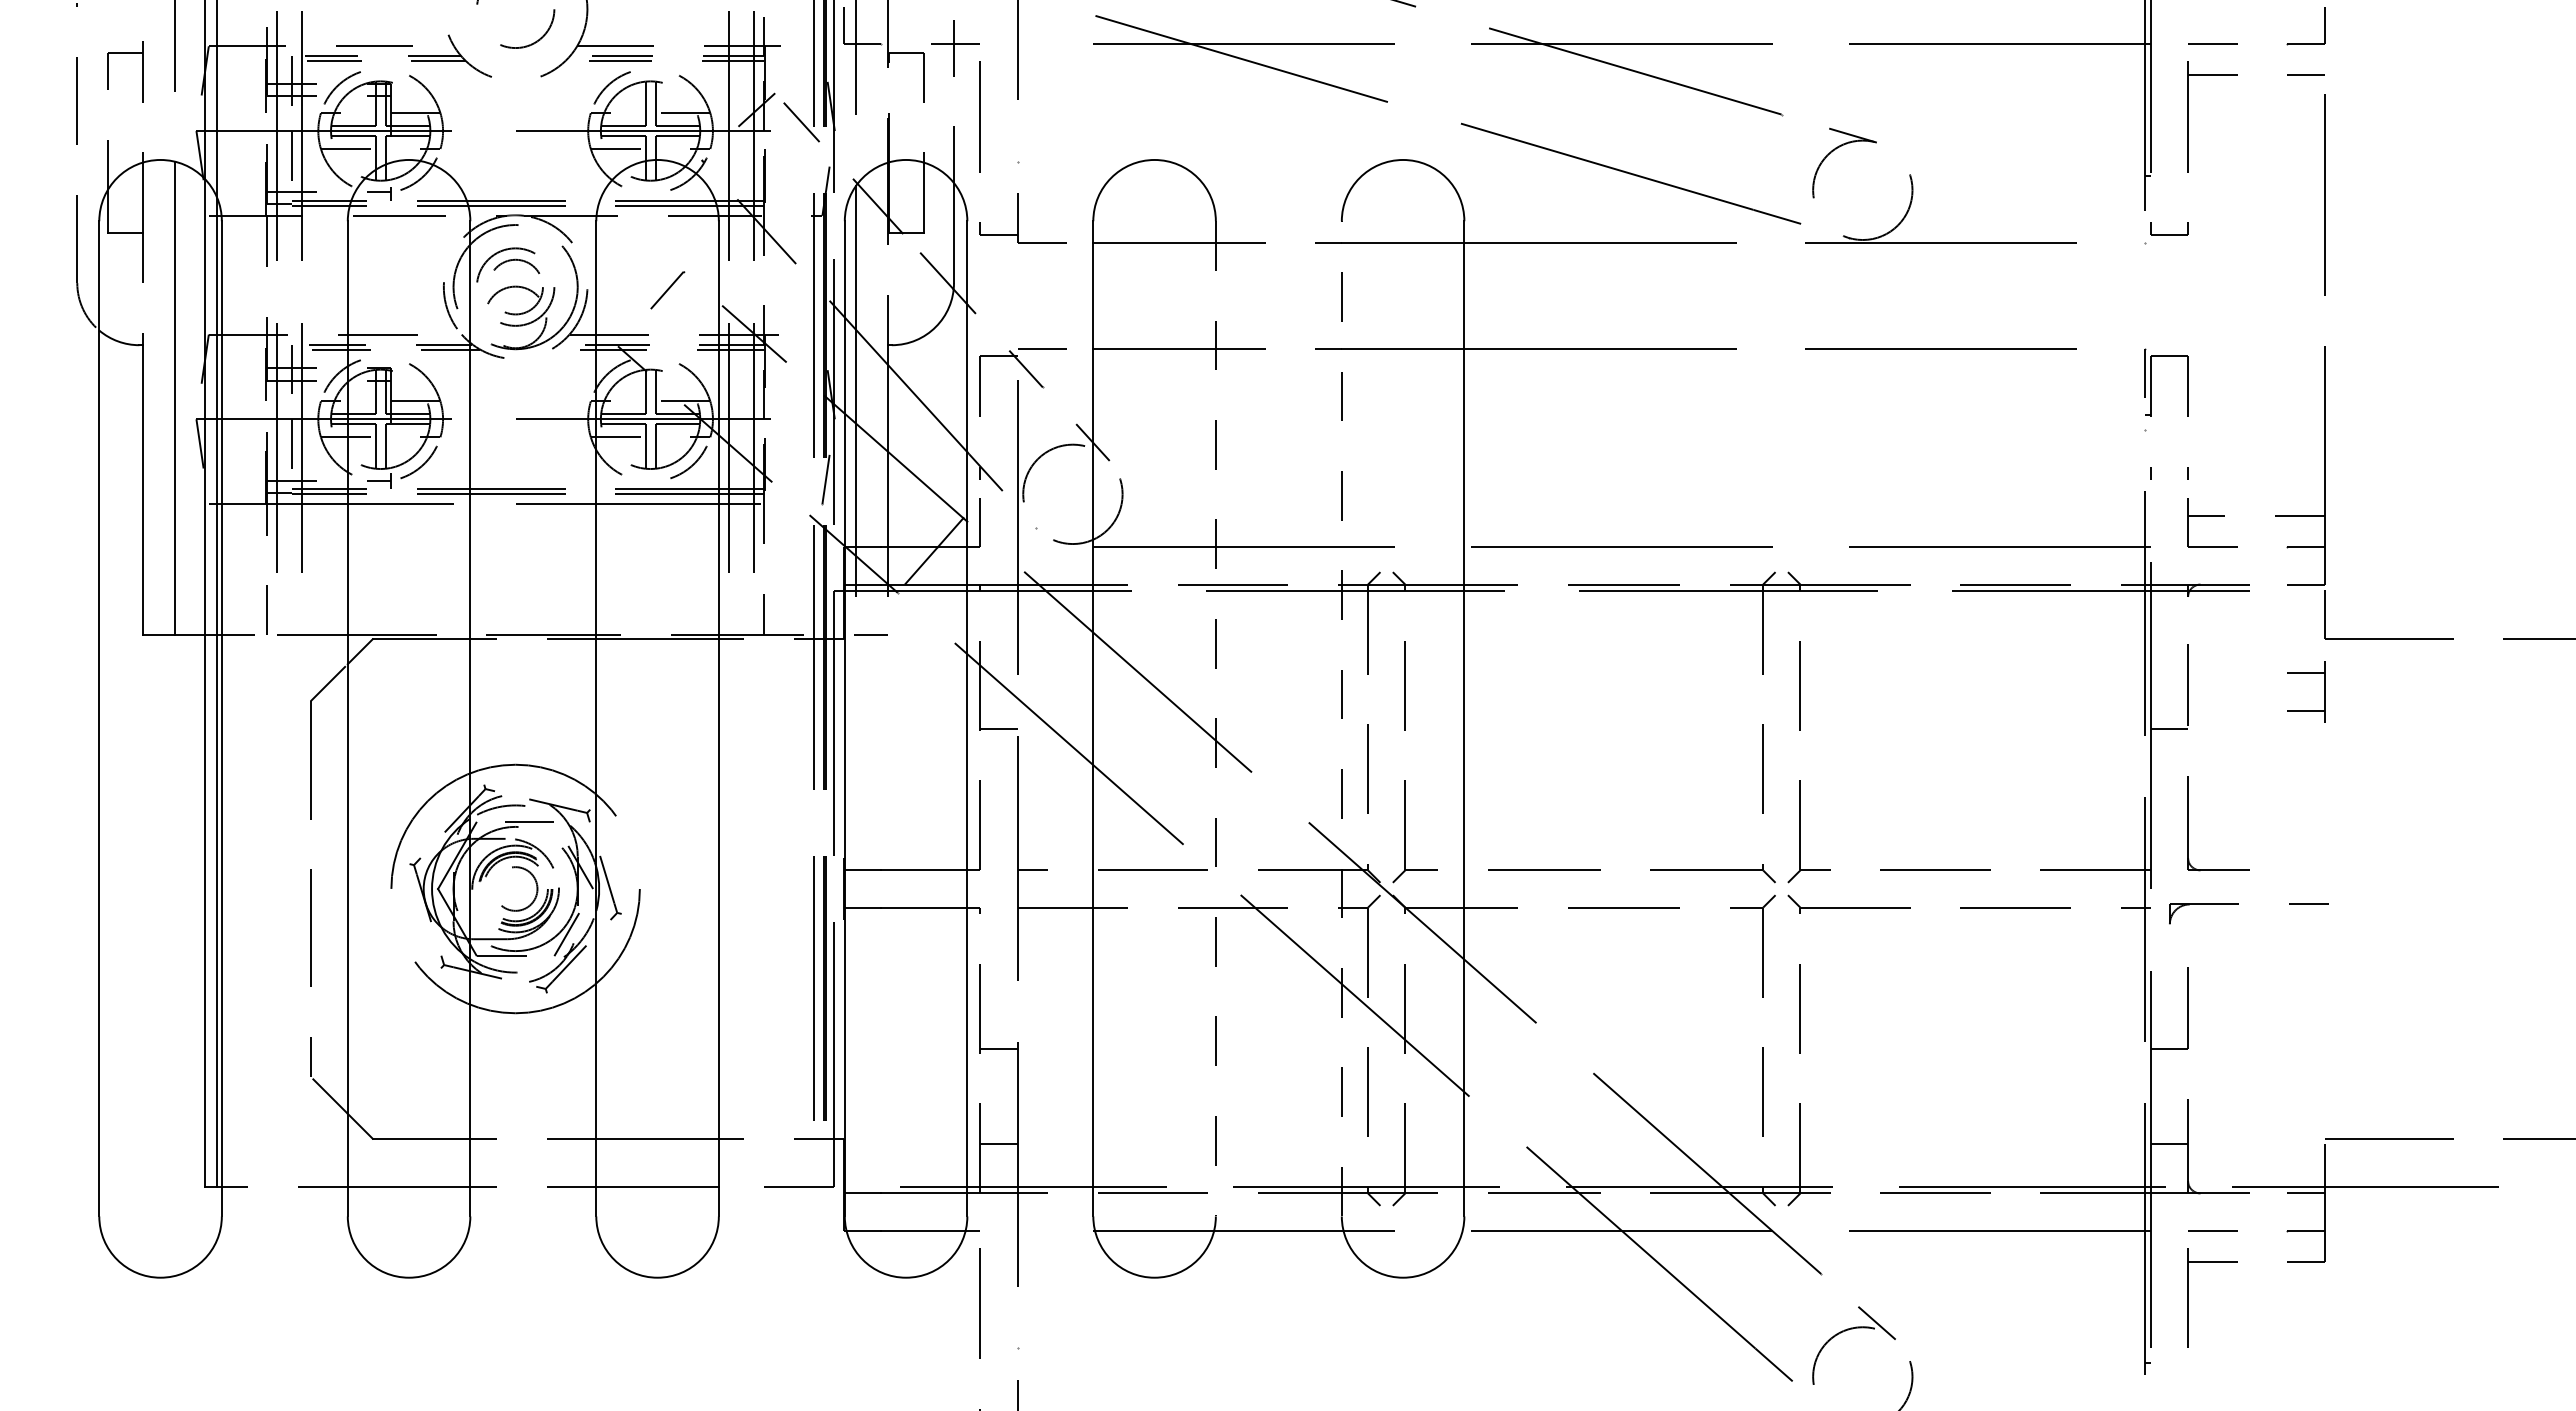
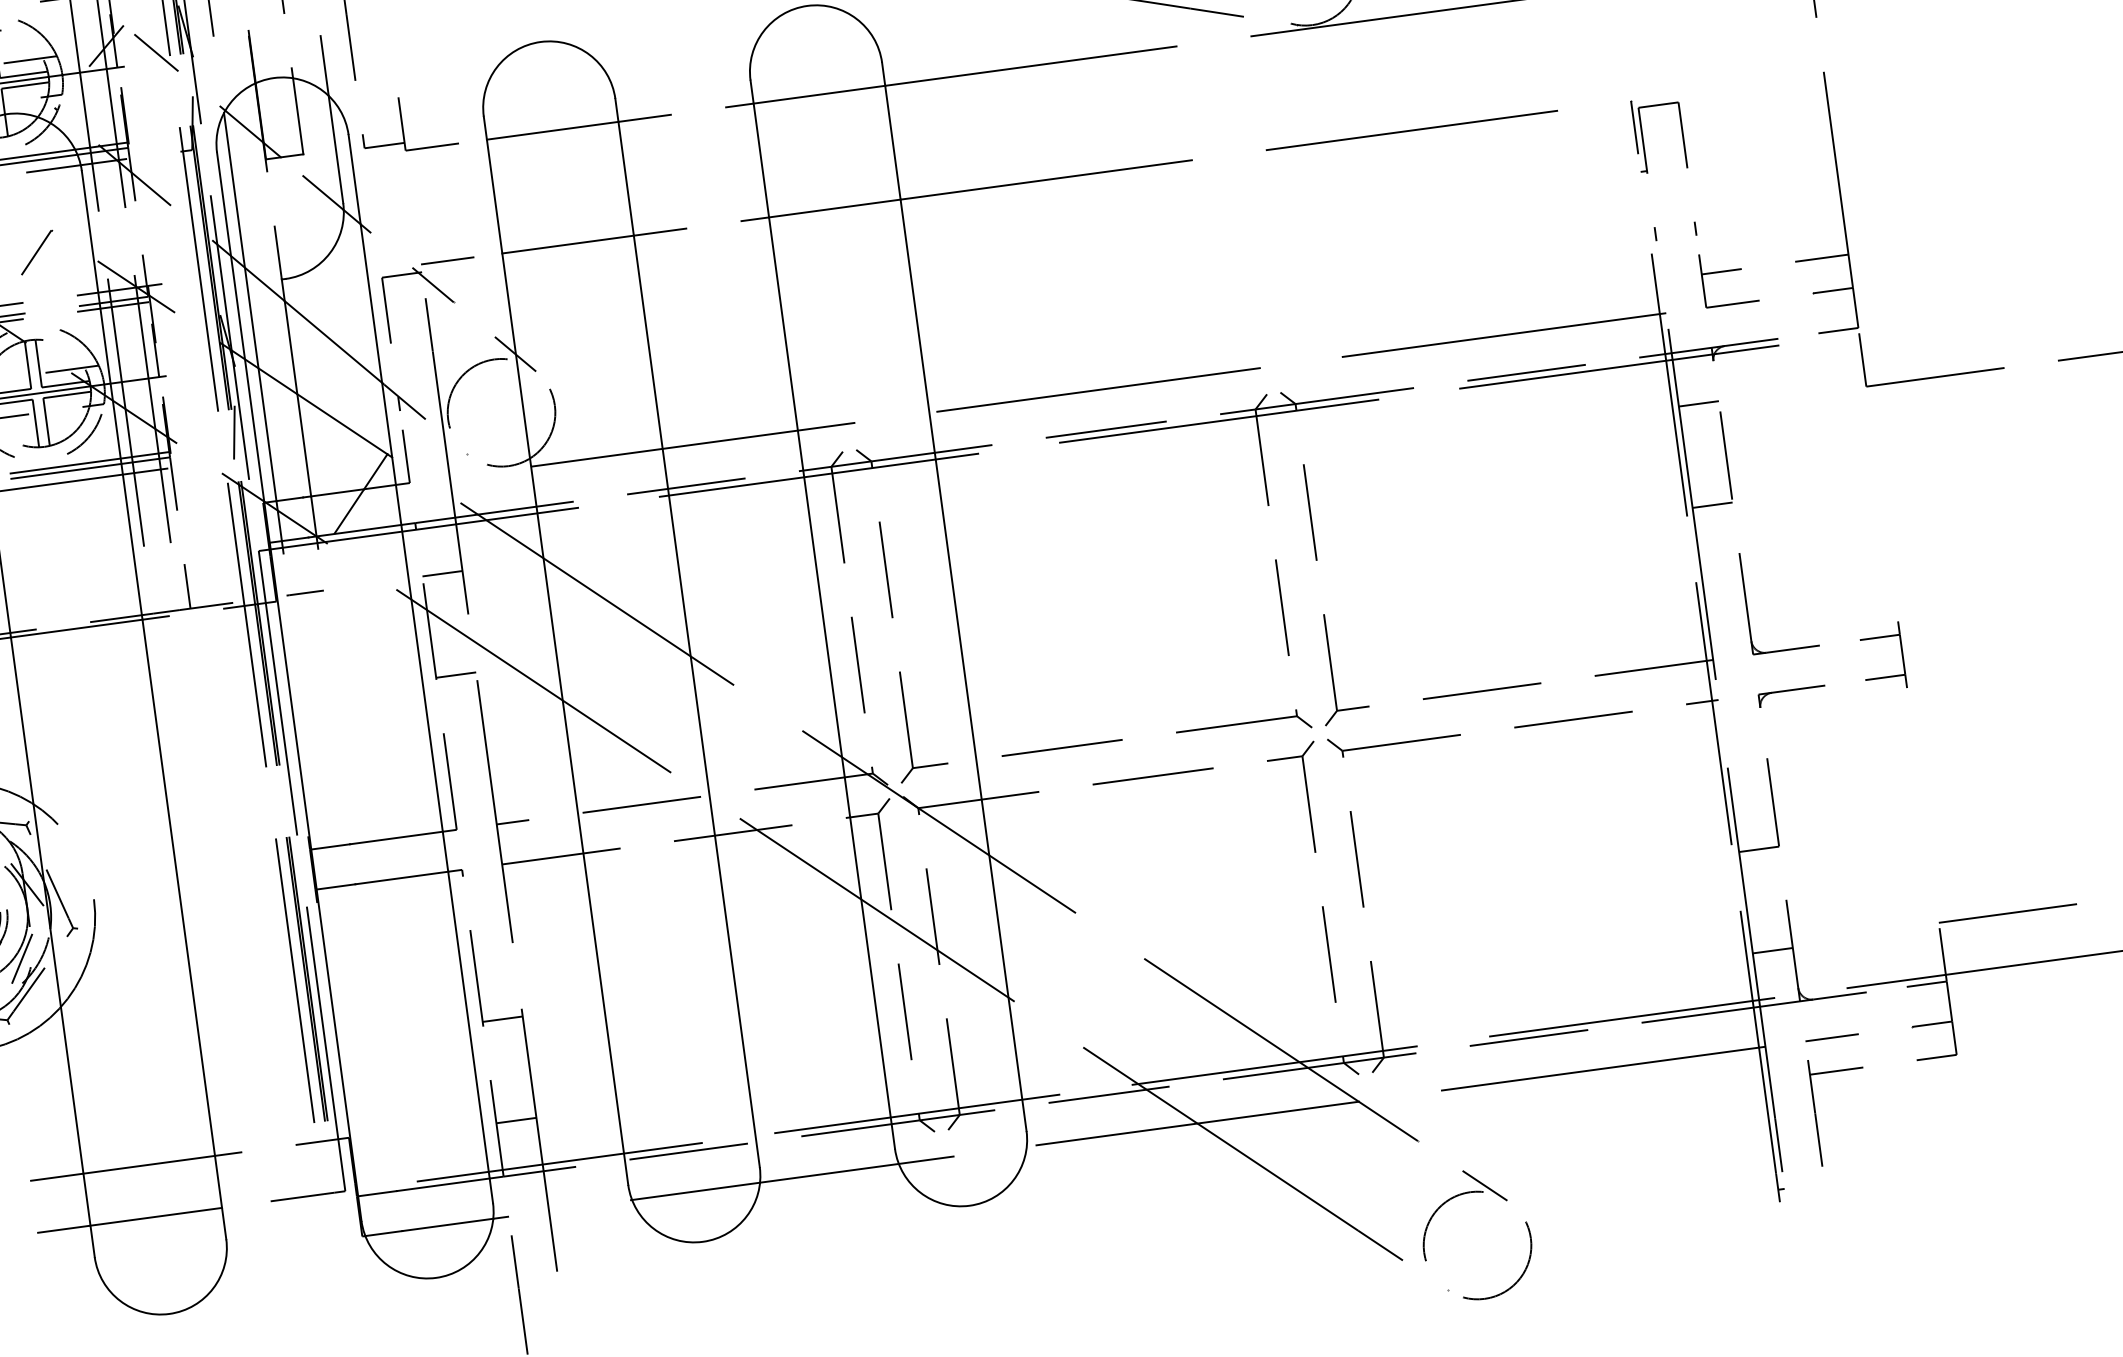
line: (998, 634) -> (442, 574), added
line: (2169, 634) -> (1698, 404), added
part: (2306, 673) -> (1880, 637), moved
line: (1215, 718) -> (687, 632), dashed -> solid
line: (1341, 718) -> (822, 614), dashed -> solid
part: (2218, 912) -> (1791, 695), size x0.62

